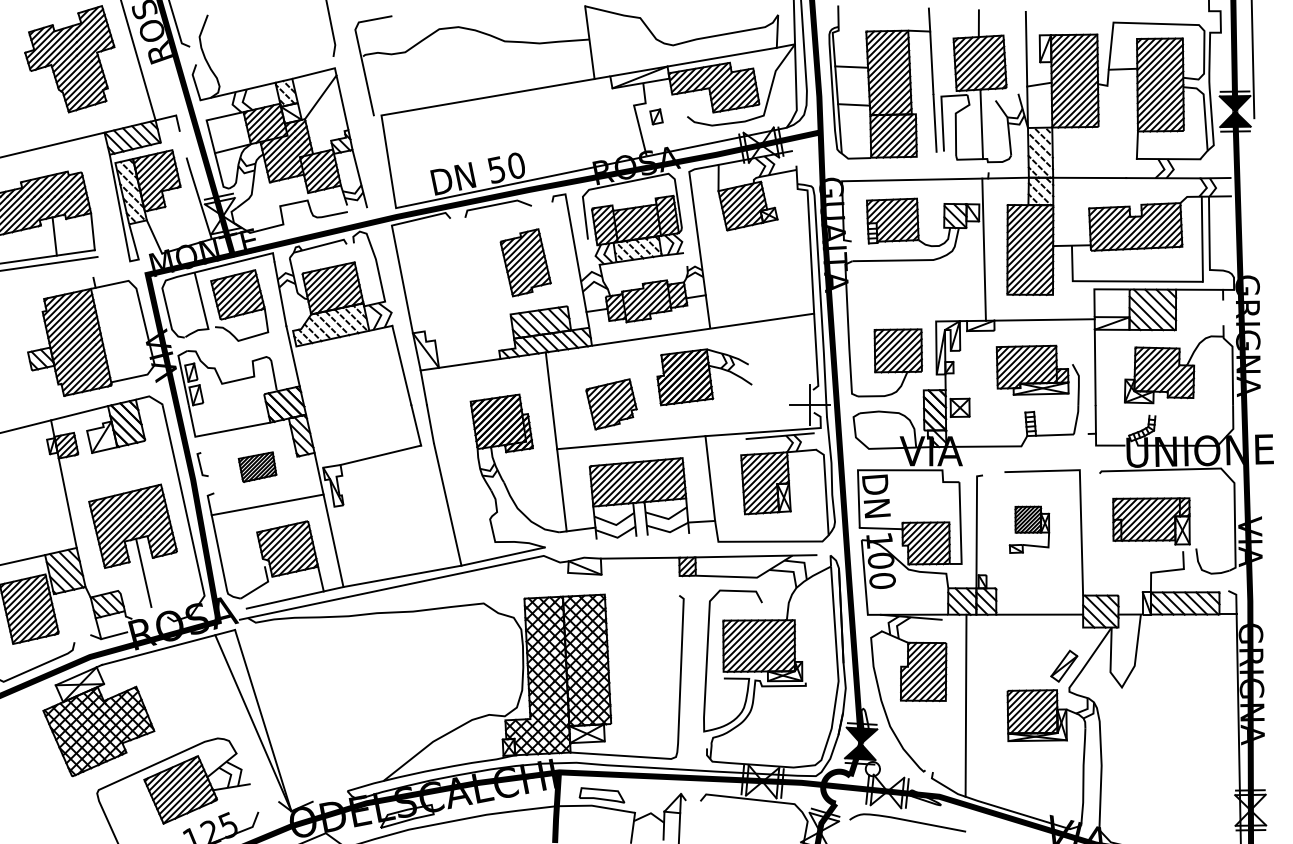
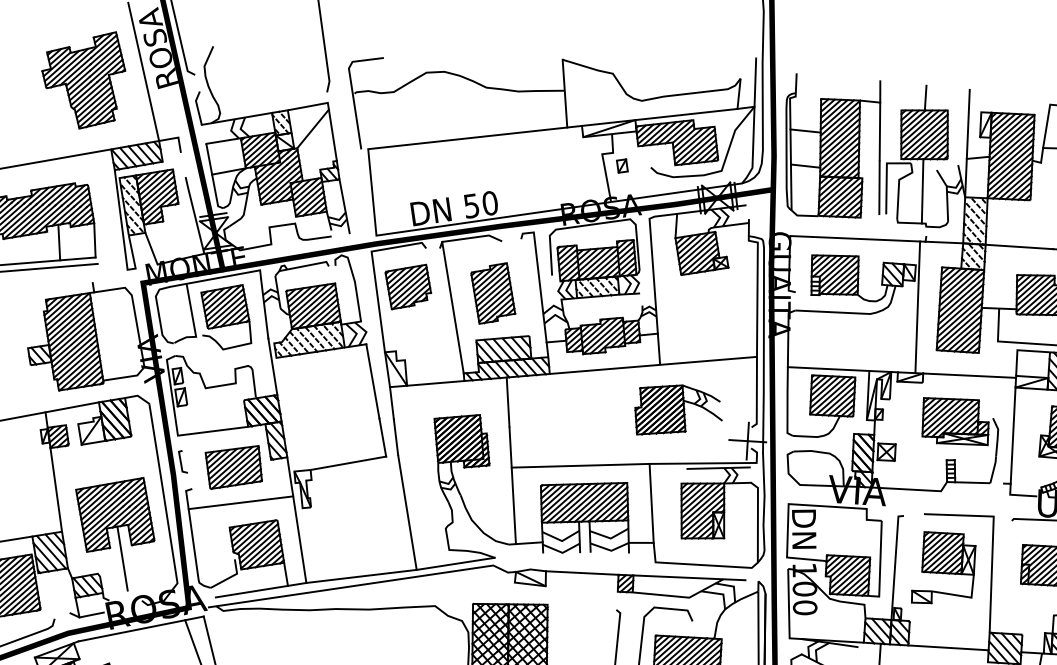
line: (483, 280) -> (453, 307), added
line: (892, 321) -> (828, 368), added
part: (704, 377) -> (678, 411), moved
part: (611, 404) -> (408, 287), moved
part: (257, 466) -> (233, 466), size x1.67
part: (1029, 529) -> (943, 568), size x1.67

